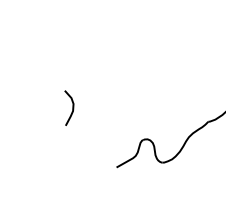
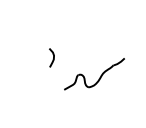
curve: (72, 107) -> (53, 57), moved

